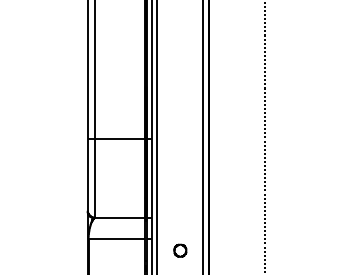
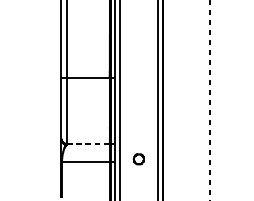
line: (119, 217) -> (87, 144), solid -> dashed
part: (180, 250) -> (139, 159), moved

